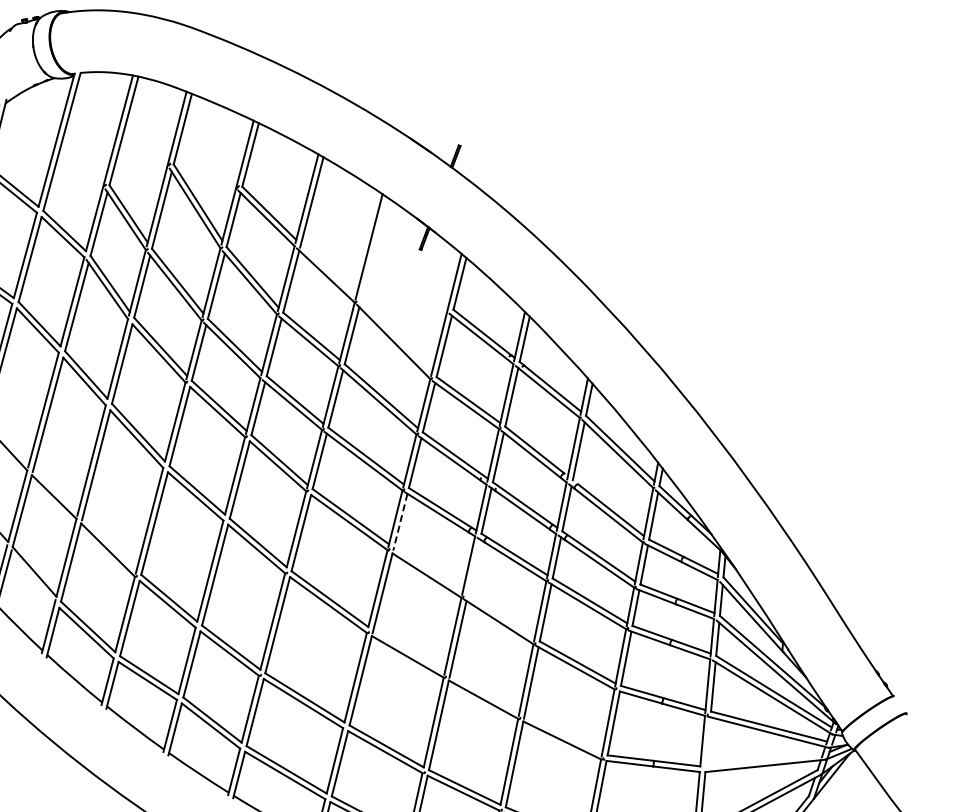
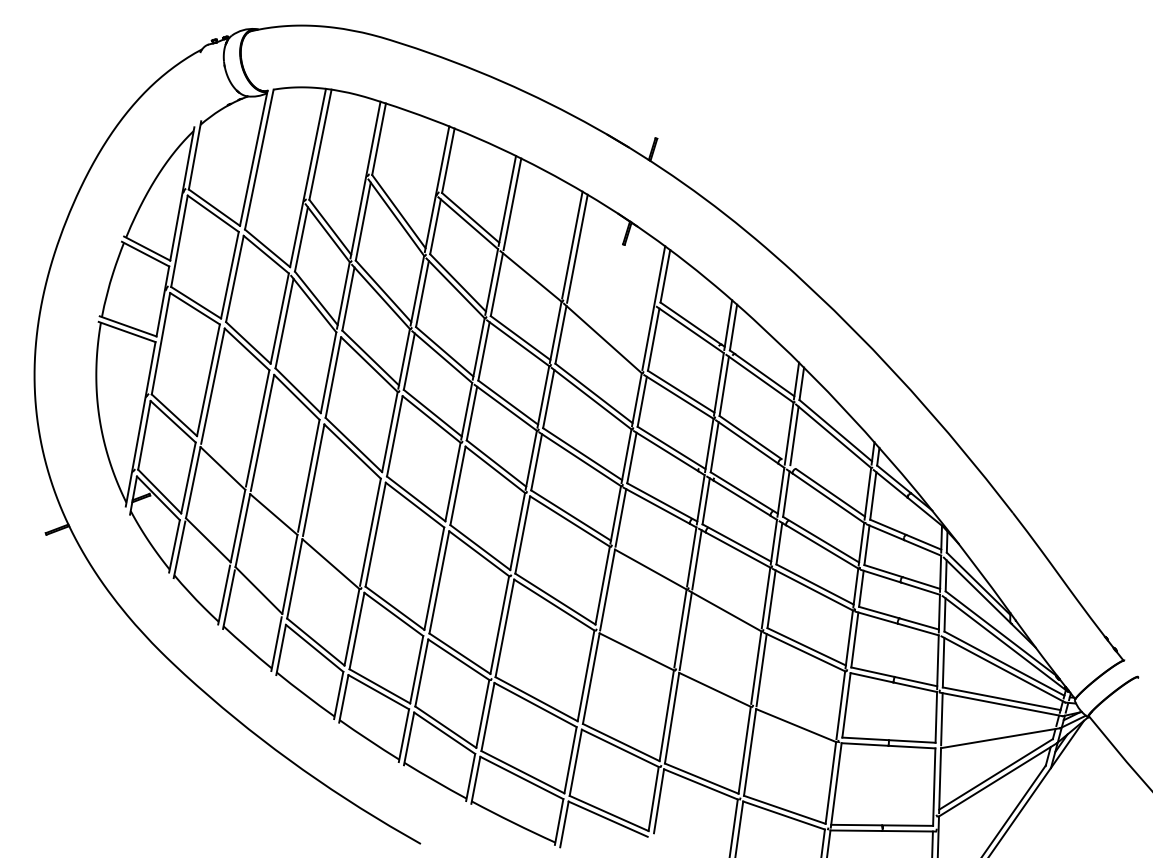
line: (373, 250) -> (577, 248), added
line: (399, 522) -> (620, 518), dashed -> solid
line: (473, 568) -> (696, 559), added
line: (707, 743) -> (941, 719), added

